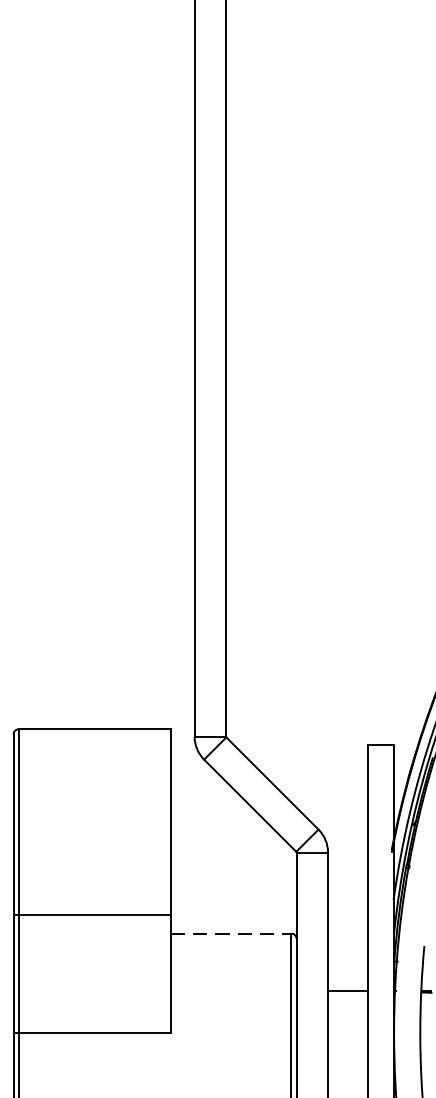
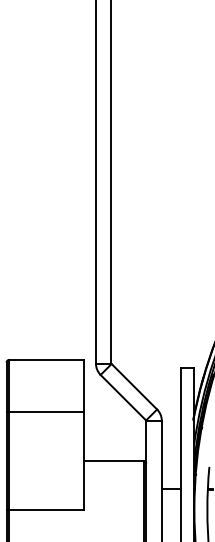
line: (92, 914) -> (45, 411), moved
line: (230, 932) -> (113, 460), dashed -> solid

